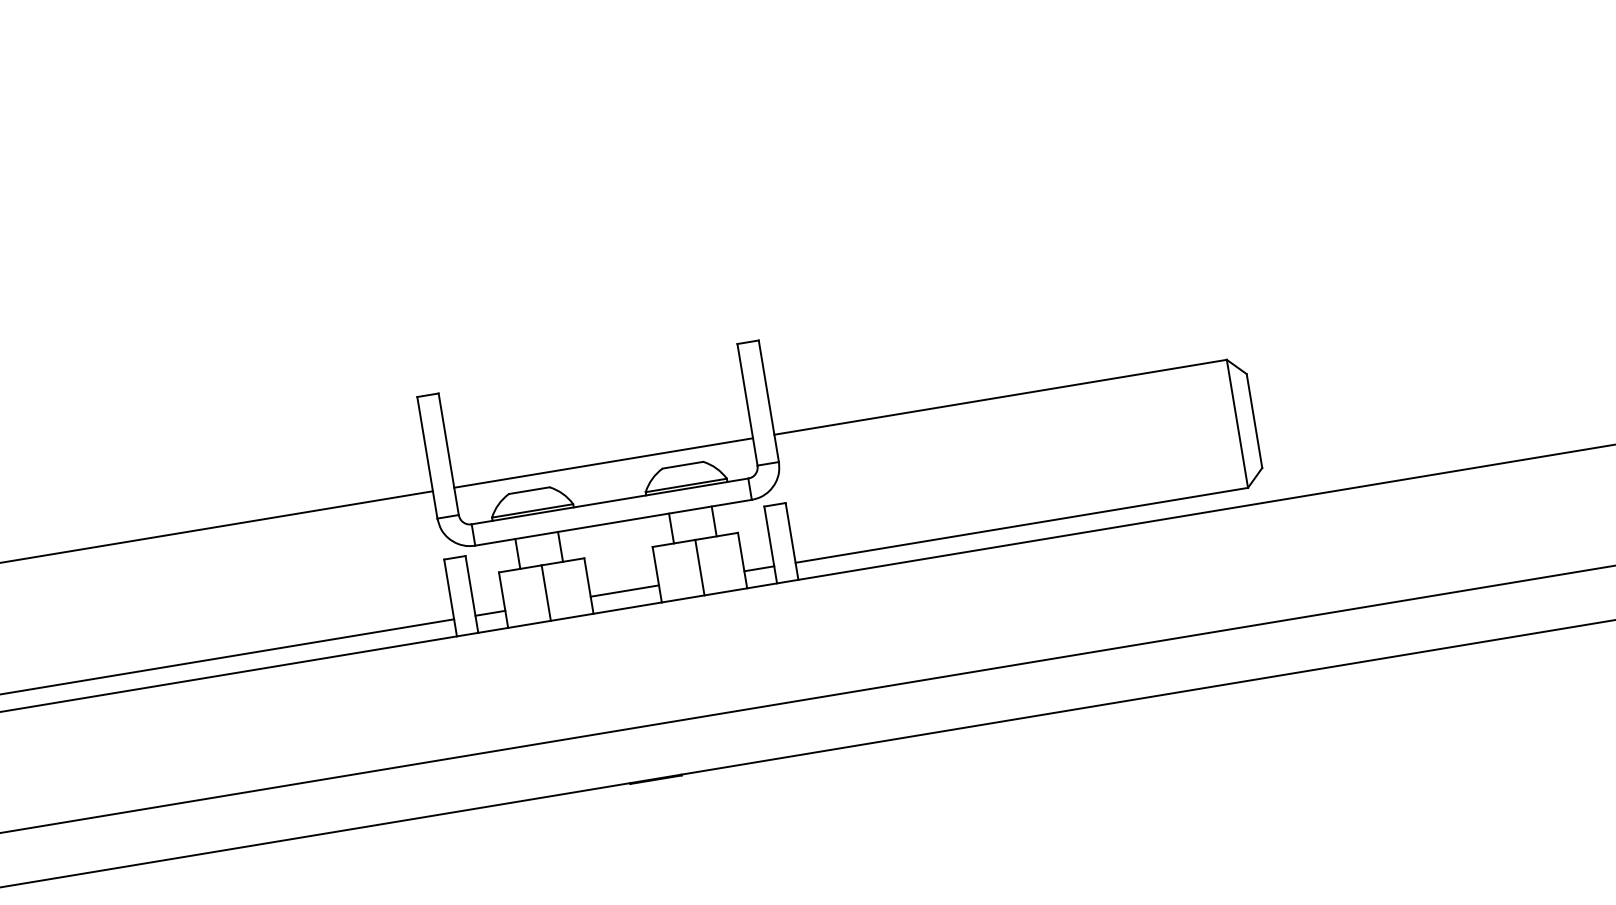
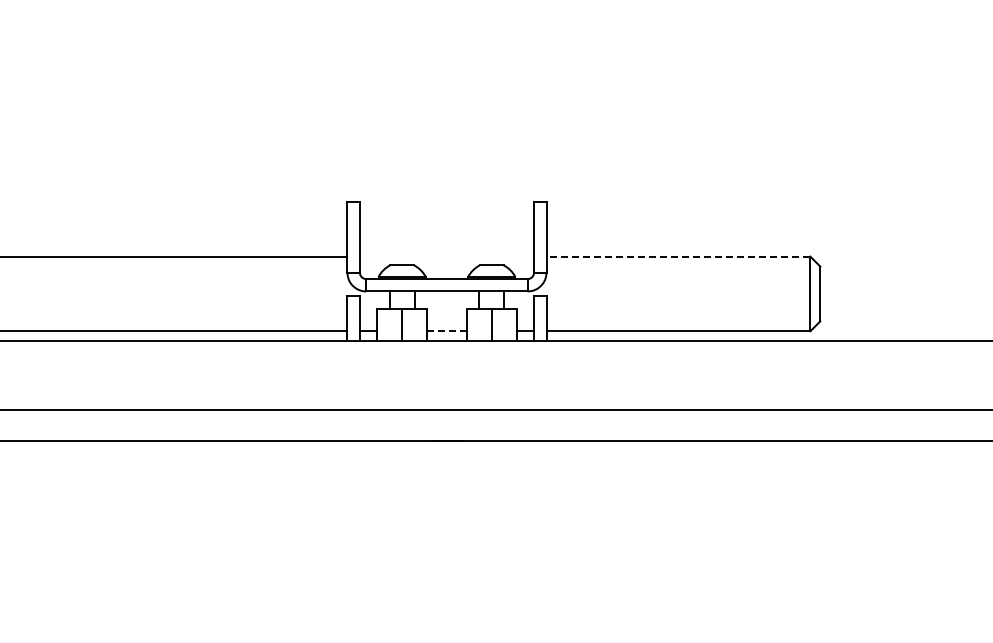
line: (1000, 397) -> (678, 256), solid -> dashed
line: (602, 462) -> (446, 256), removed
line: (624, 591) -> (446, 331), solid -> dashed

